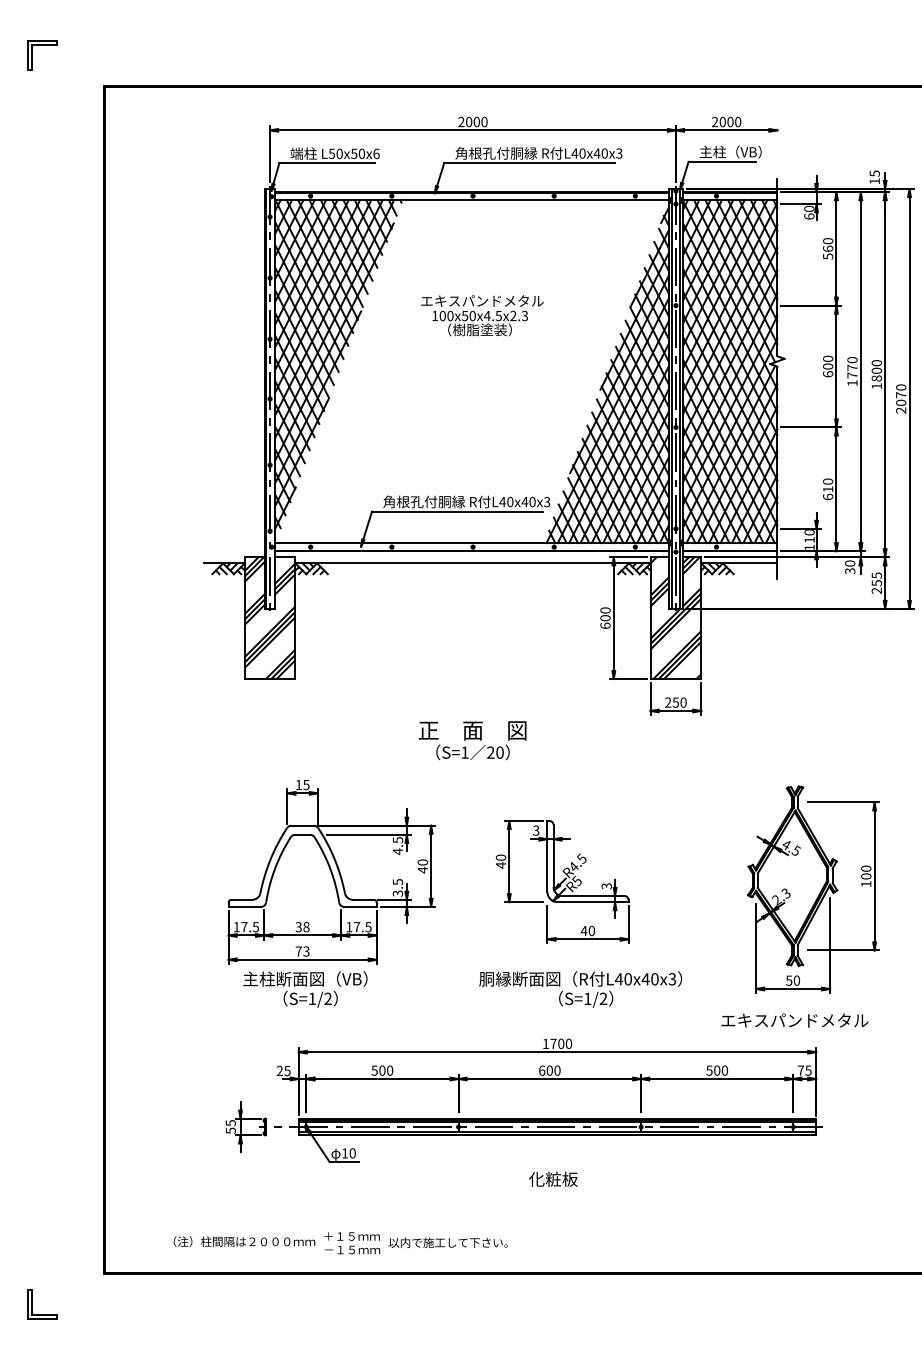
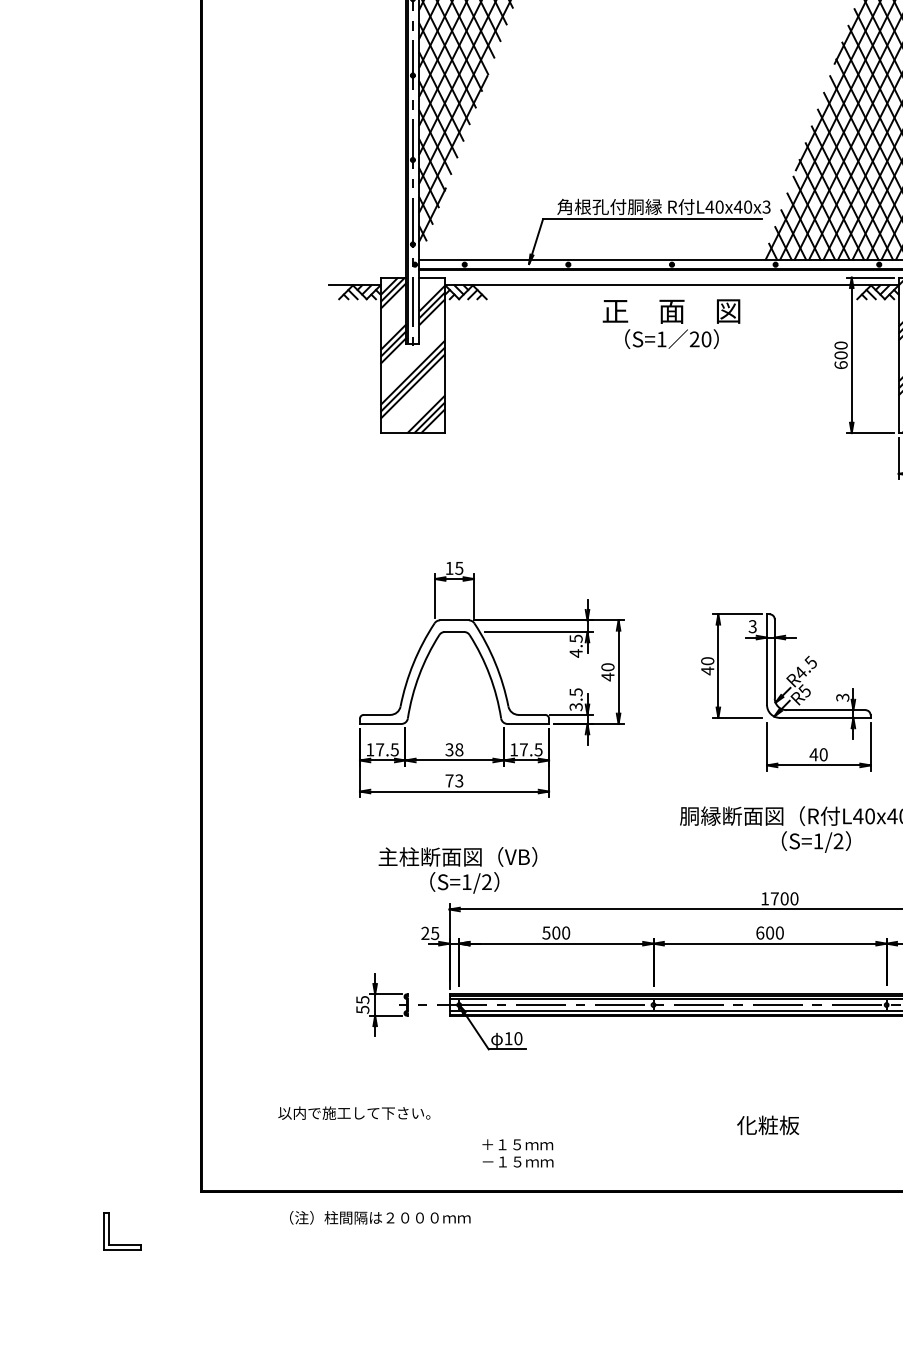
text: (472, 740) -> (671, 323), moved
text: (305, 989) -> (458, 870), moved
text: (553, 1178) -> (768, 1124), moved
text: (244, 1241) -> (380, 1217), moved
text: (447, 1242) -> (353, 1112), moved

